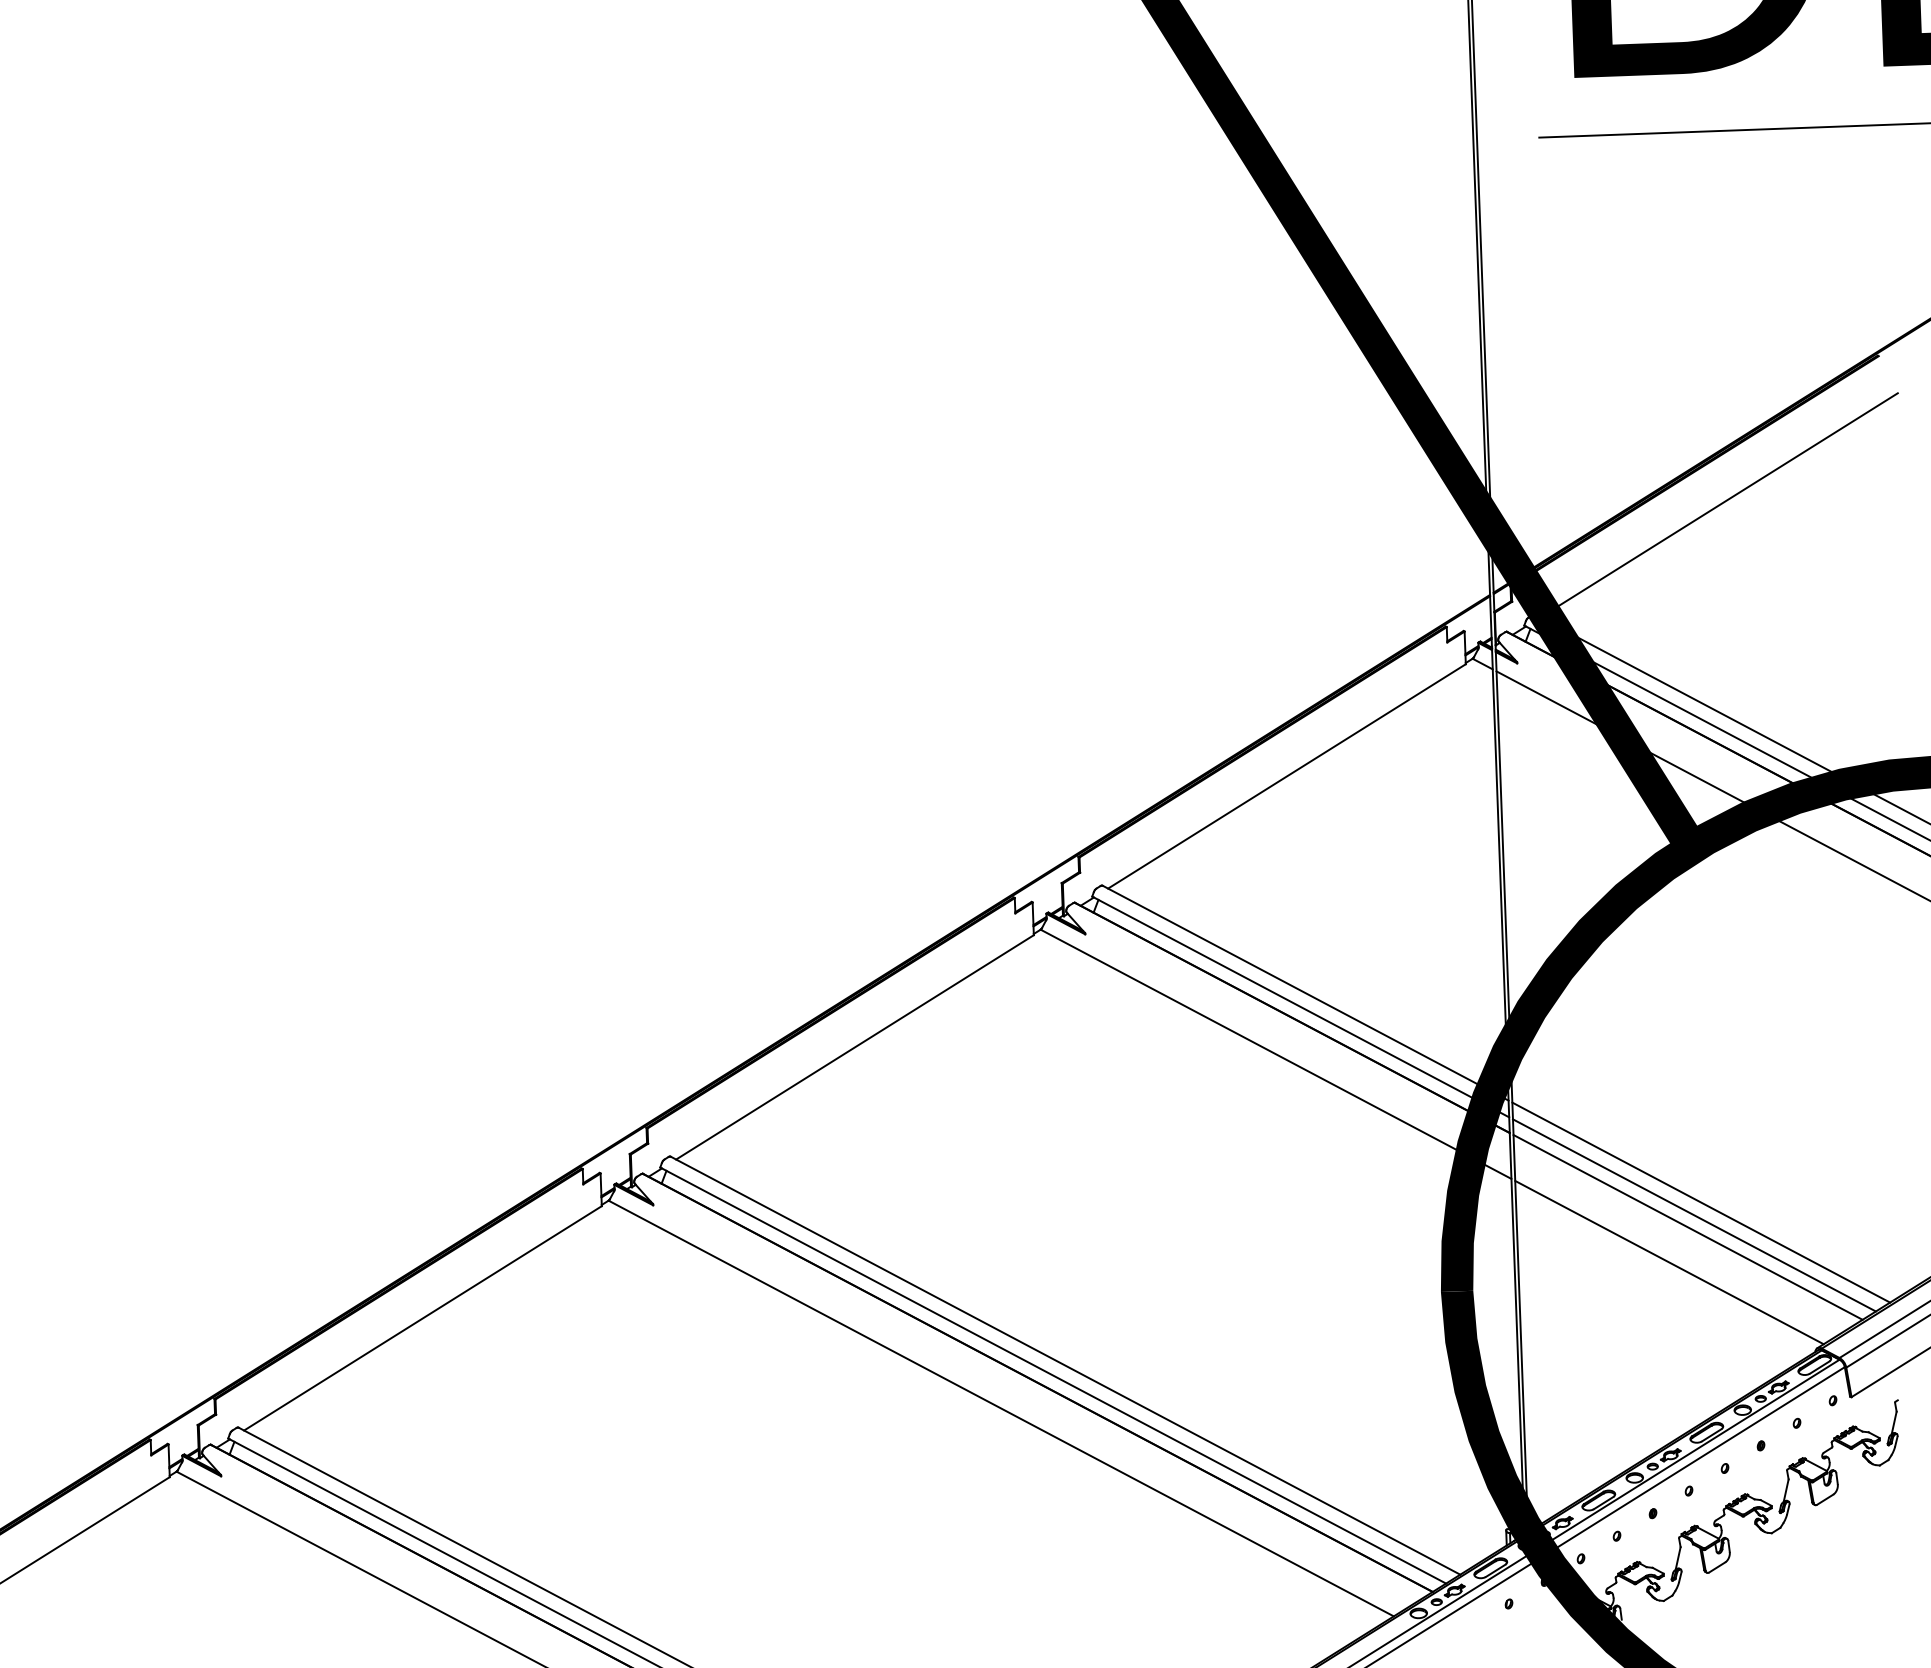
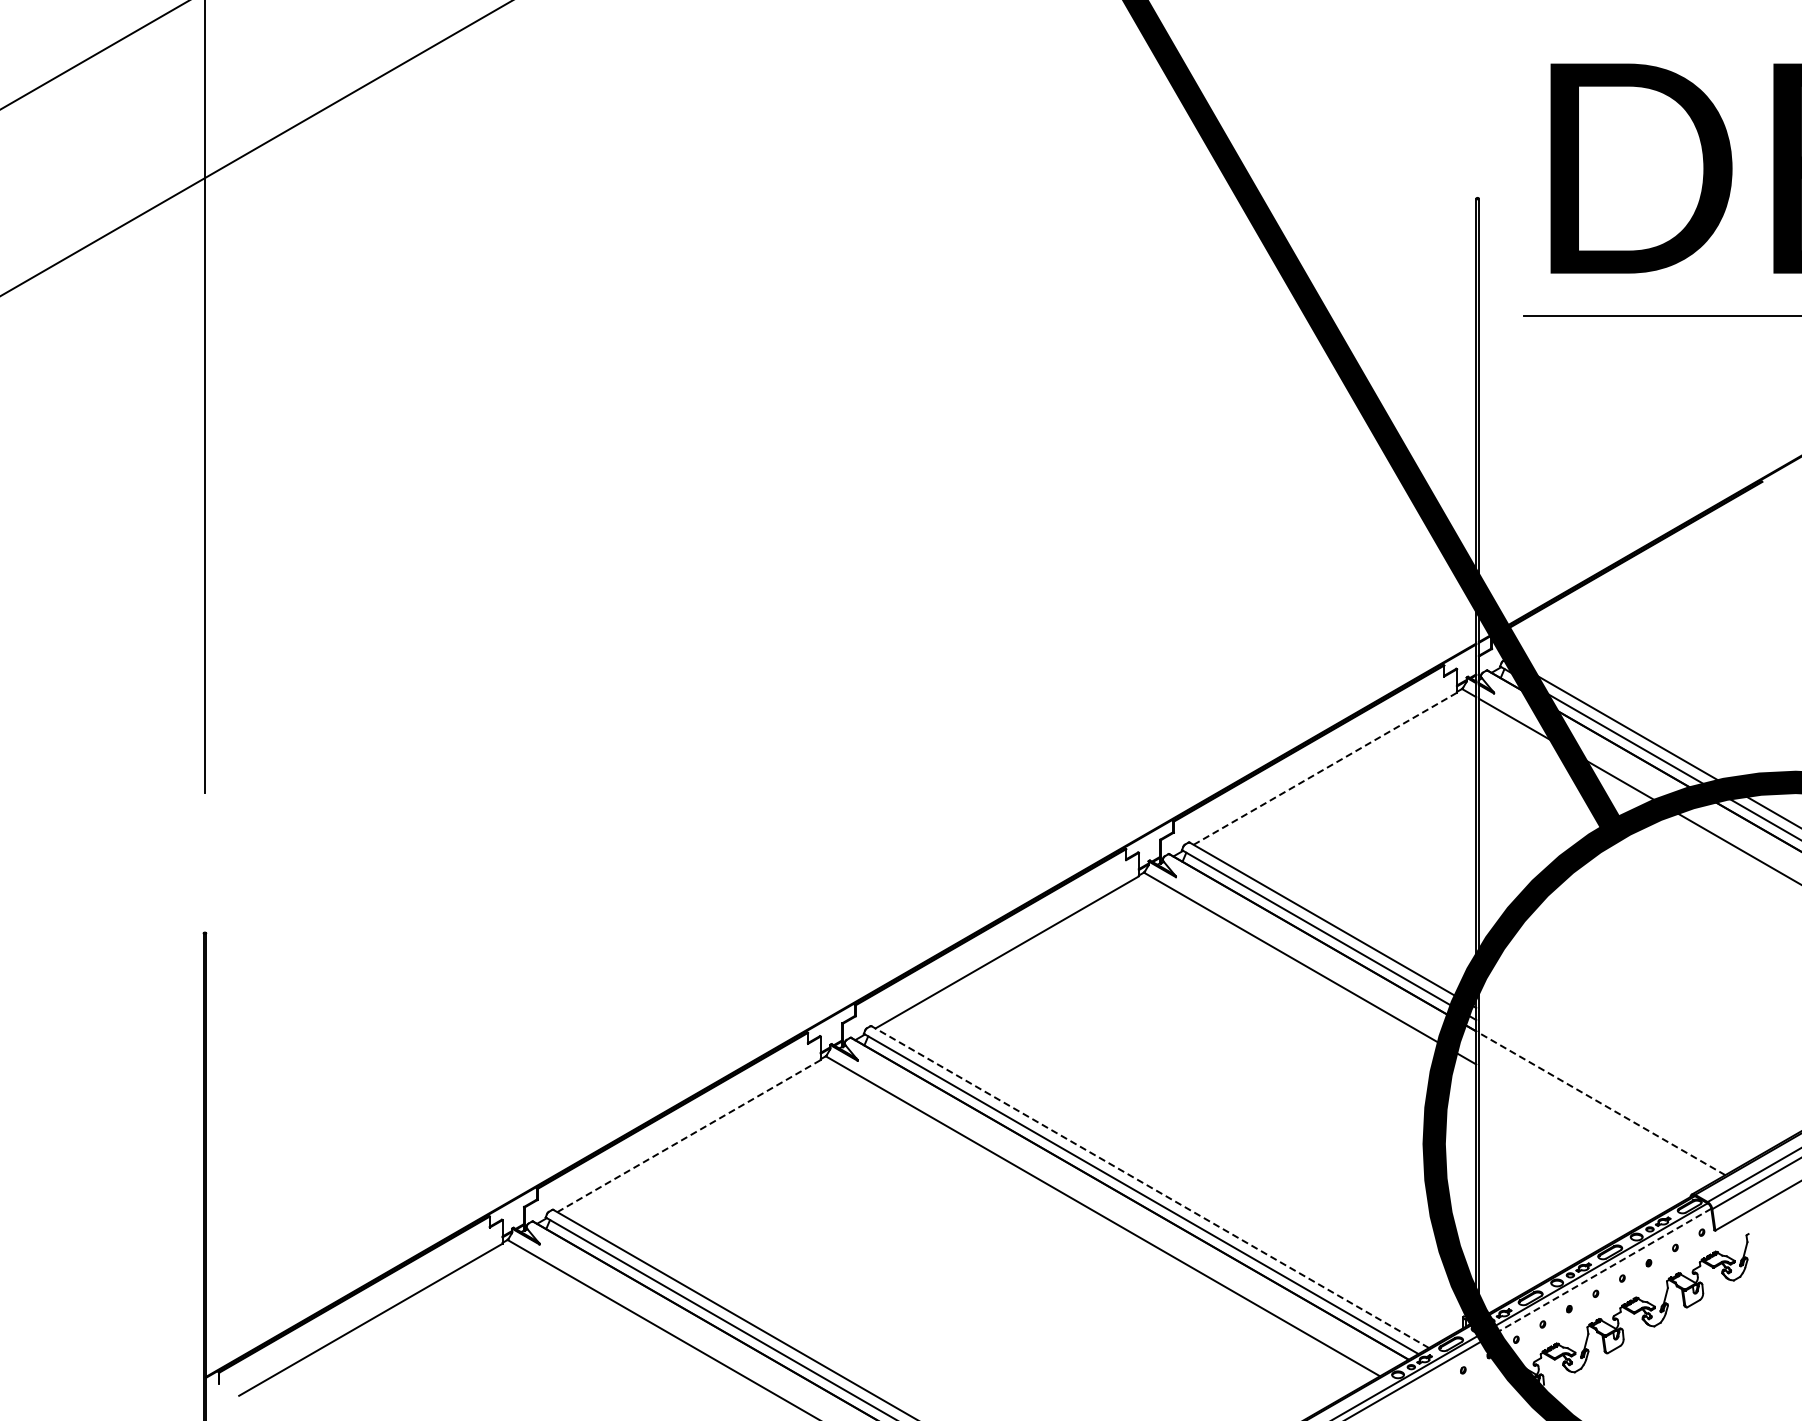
line: (1719, 505) -> (1643, 585), removed
line: (1287, 776) -> (1325, 768), solid -> dashed
line: (1700, 1202) -> (1611, 1086), removed
line: (1693, 1215) -> (1606, 1095), removed
line: (1687, 1226) -> (1601, 1103), solid -> dashed
line: (1668, 1262) -> (1587, 1128), removed
line: (423, 1317) -> (689, 1135), solid -> dashed
line: (1065, 1366) -> (1150, 1187), solid -> dashed
line: (1695, 1461) -> (1601, 1272), solid -> dashed

